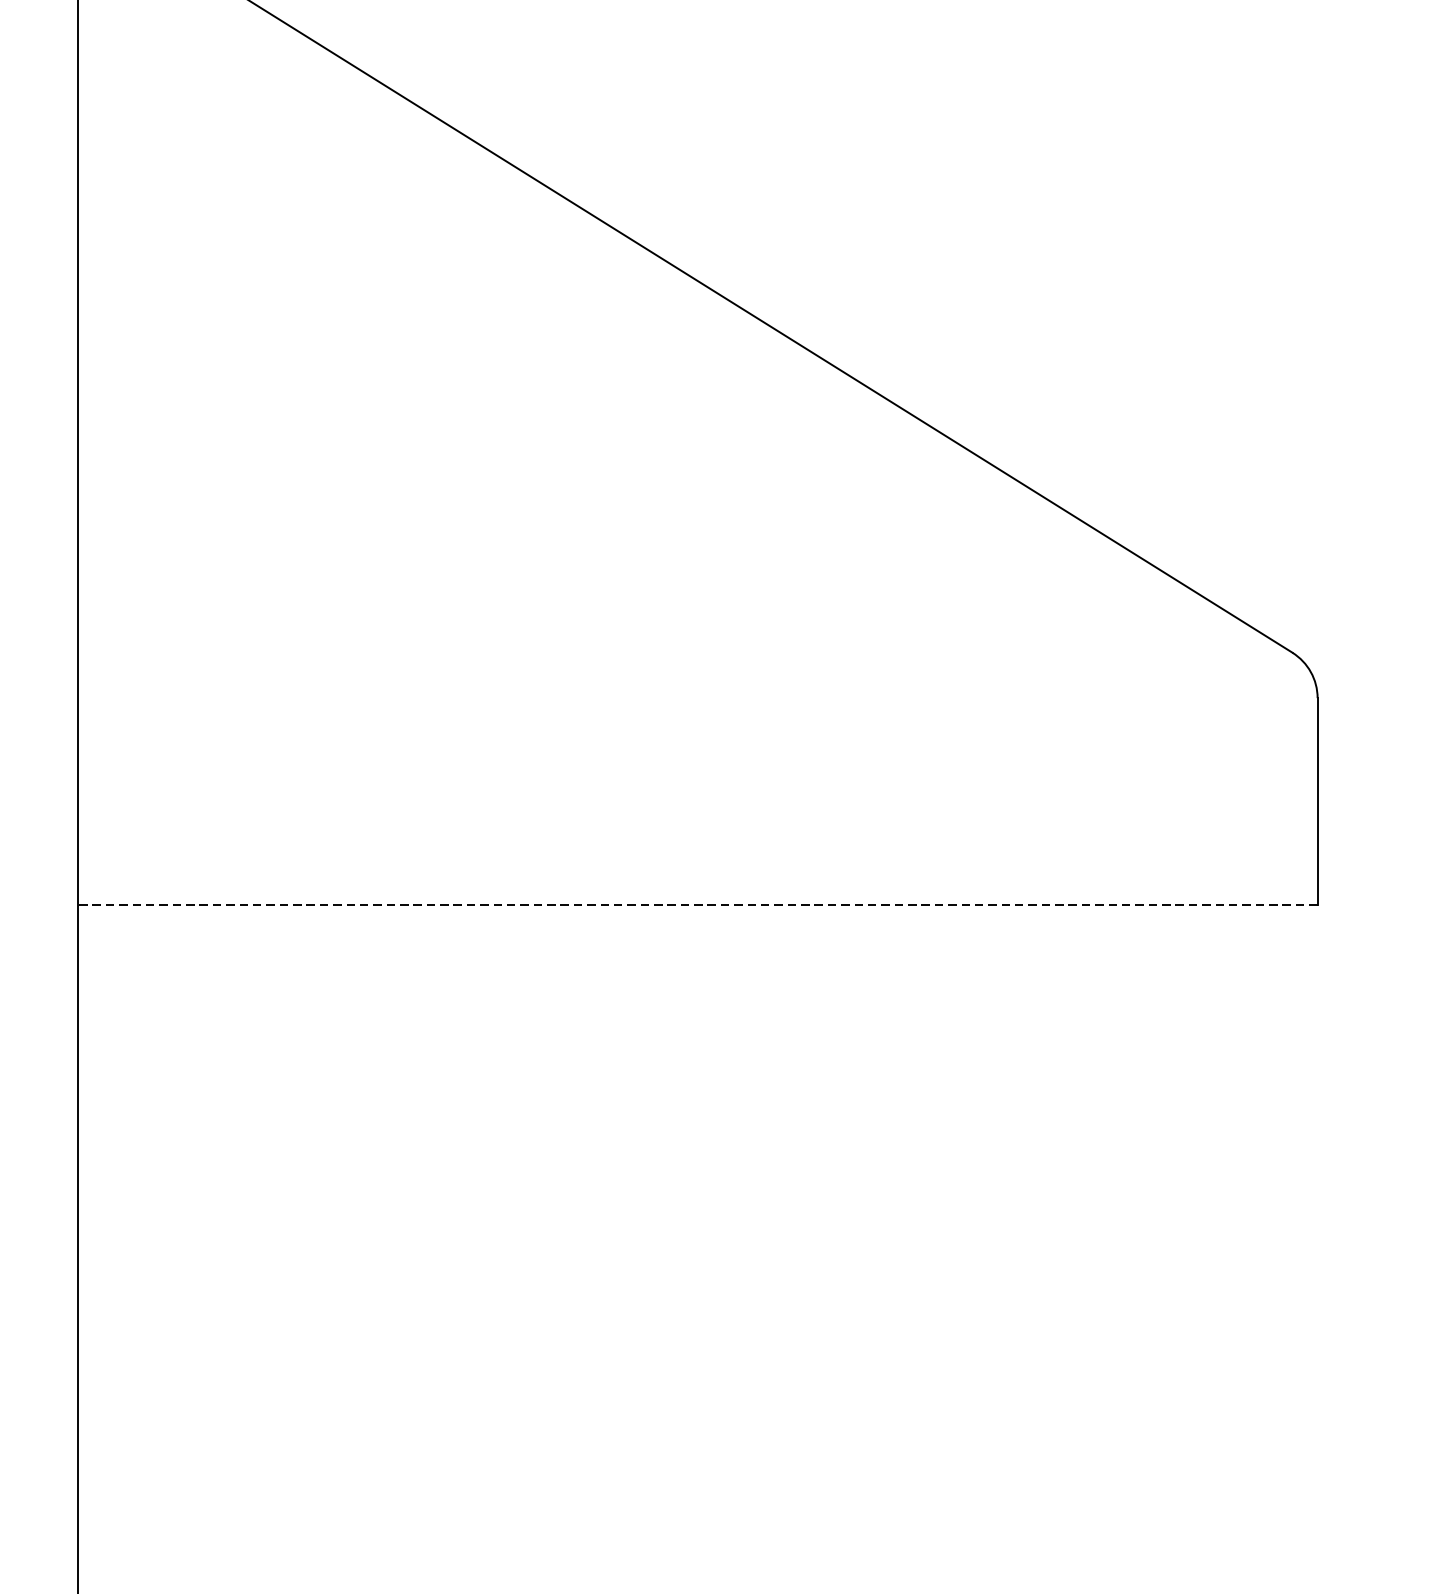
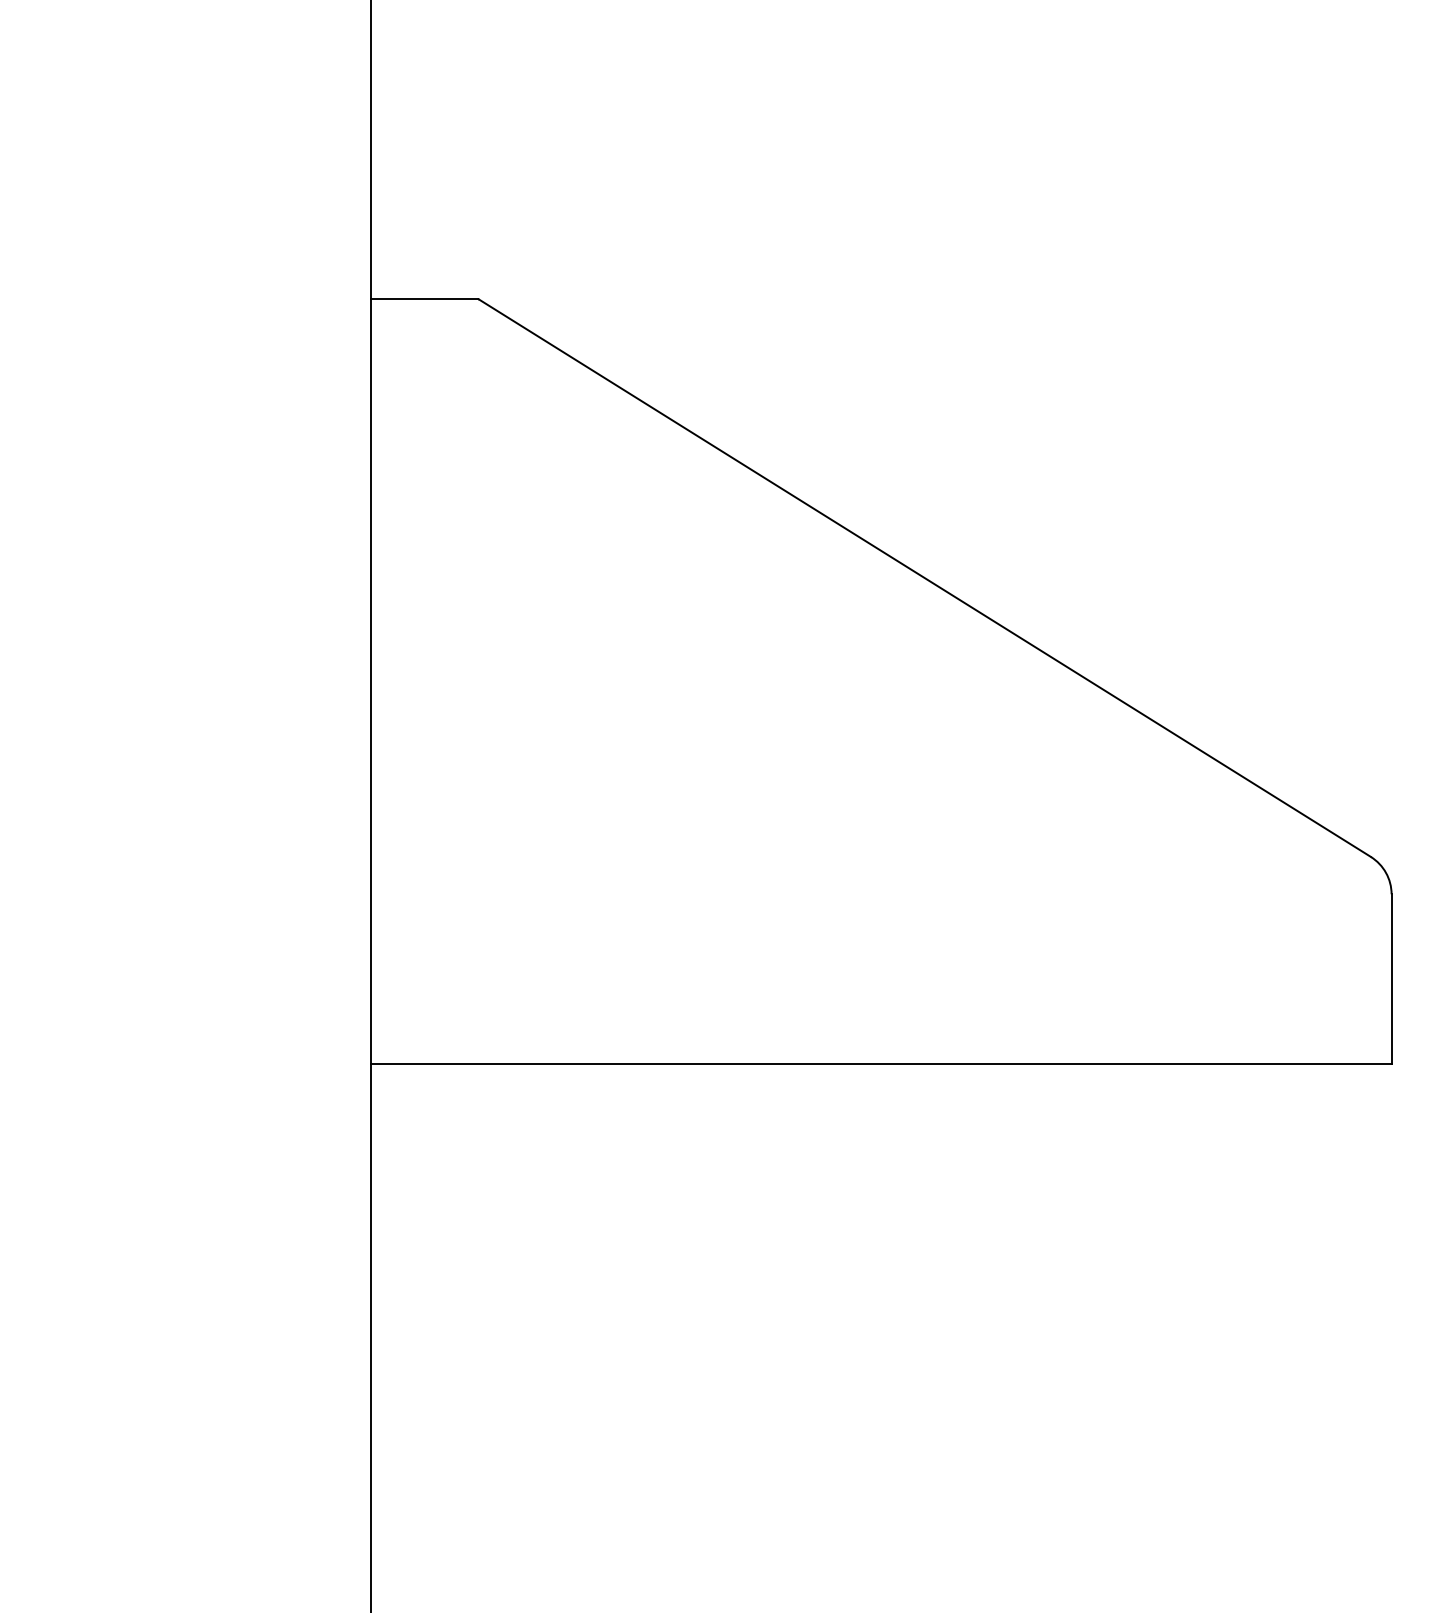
line: (697, 905) -> (881, 1064), dashed -> solid

